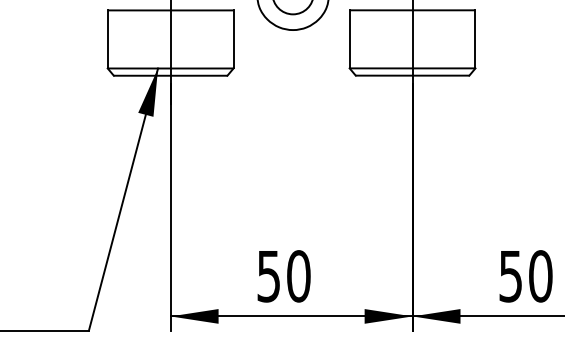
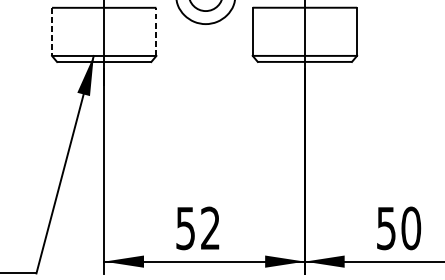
line: (233, 38) -> (156, 31), solid -> dashed
line: (107, 39) -> (51, 31), solid -> dashed
text: (298, 276) -> (210, 228), 50 -> 52

